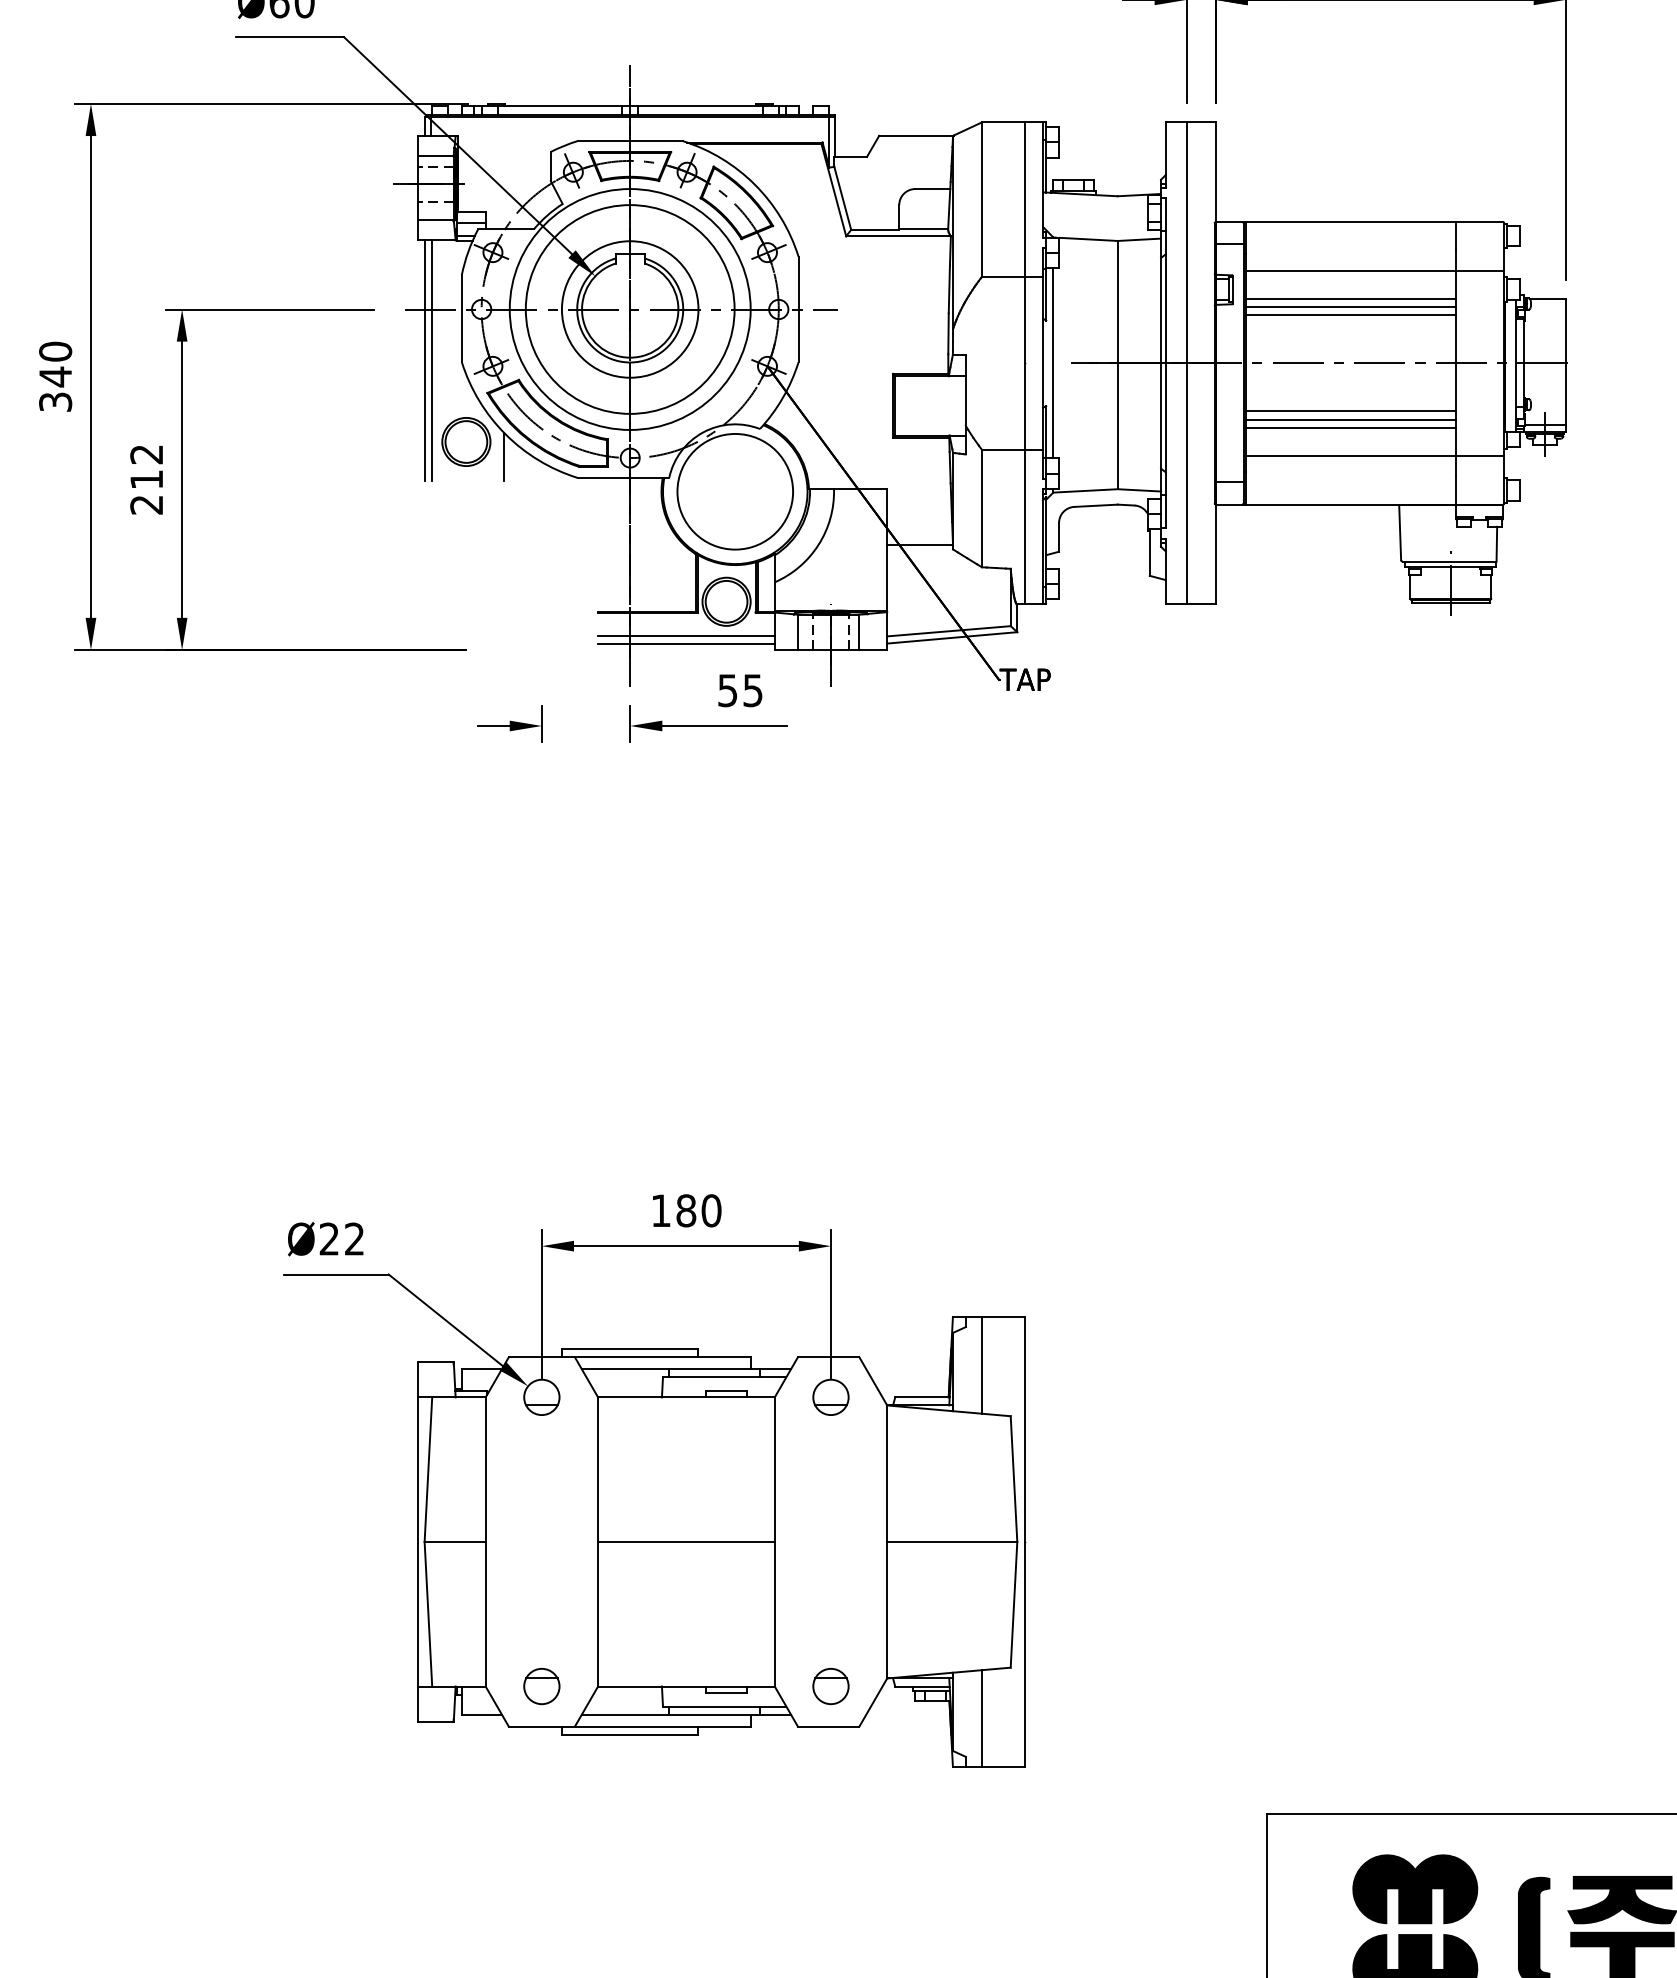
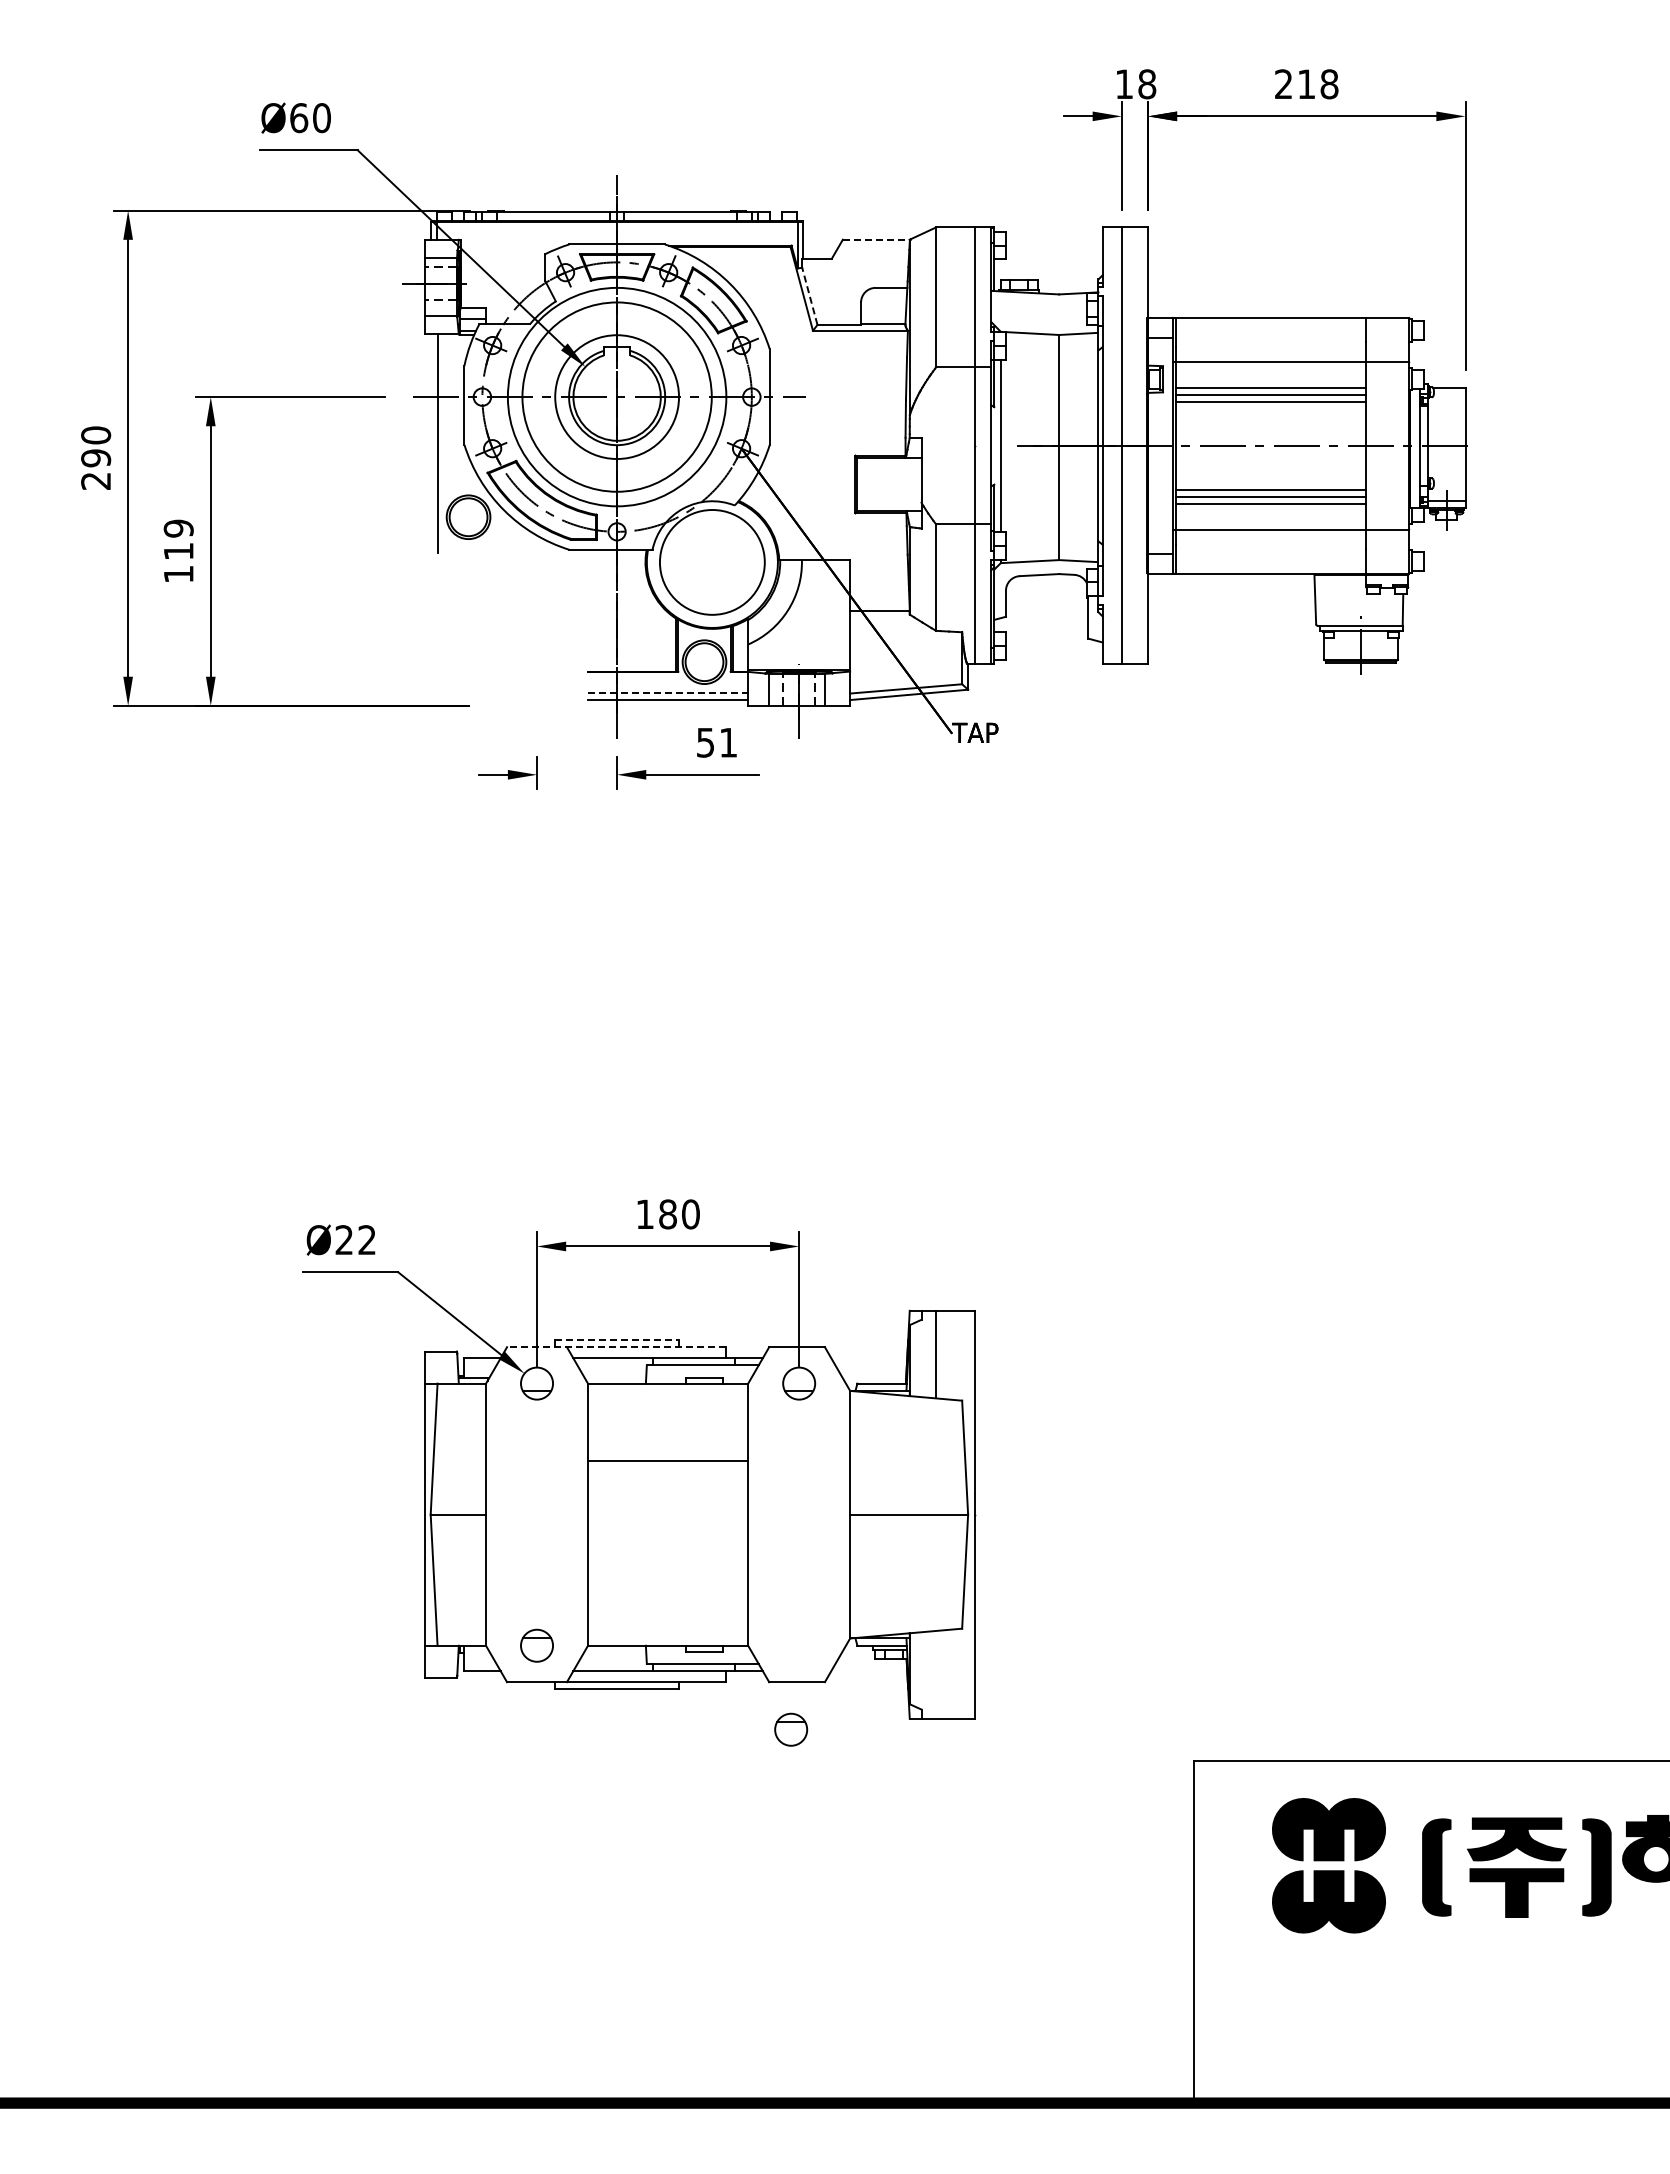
line: (916, 135) -> (876, 239), solid -> dashed
line: (842, 198) -> (809, 296), solid -> dashed
line: (424, 360) -> (430, 443), removed
text: (56, 388) -> (96, 468), 340 -> 290
line: (503, 456) -> (502, 530), removed
text: (146, 479) -> (178, 551), 212 -> 119
line: (686, 636) -> (668, 693), solid -> dashed
text: (753, 690) -> (728, 742), 55 -> 51
line: (630, 1348) -> (617, 1339), solid -> dashed
line: (629, 1357) -> (616, 1347), solid -> dashed
line: (685, 1541) -> (667, 1460), moved
part: (831, 1686) -> (791, 1729), moved
line: (982, 1718) -> (936, 1674), removed

